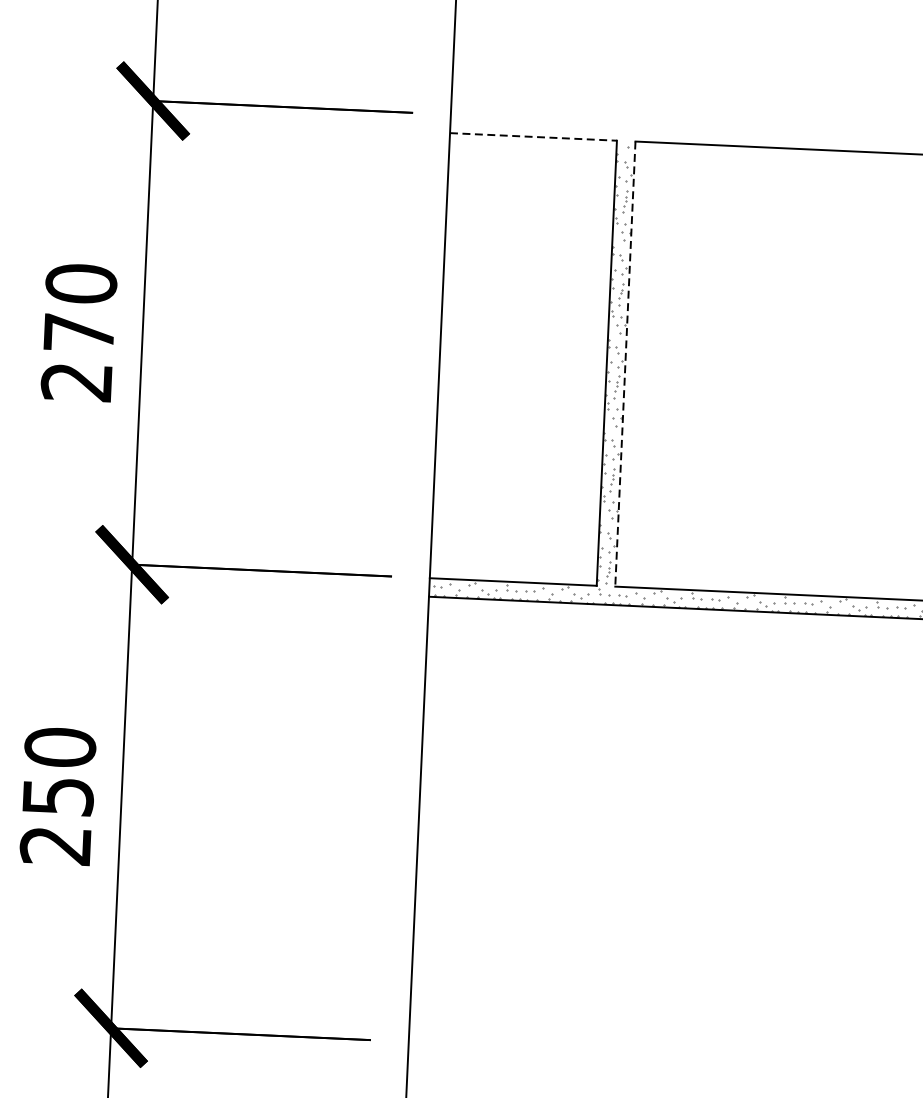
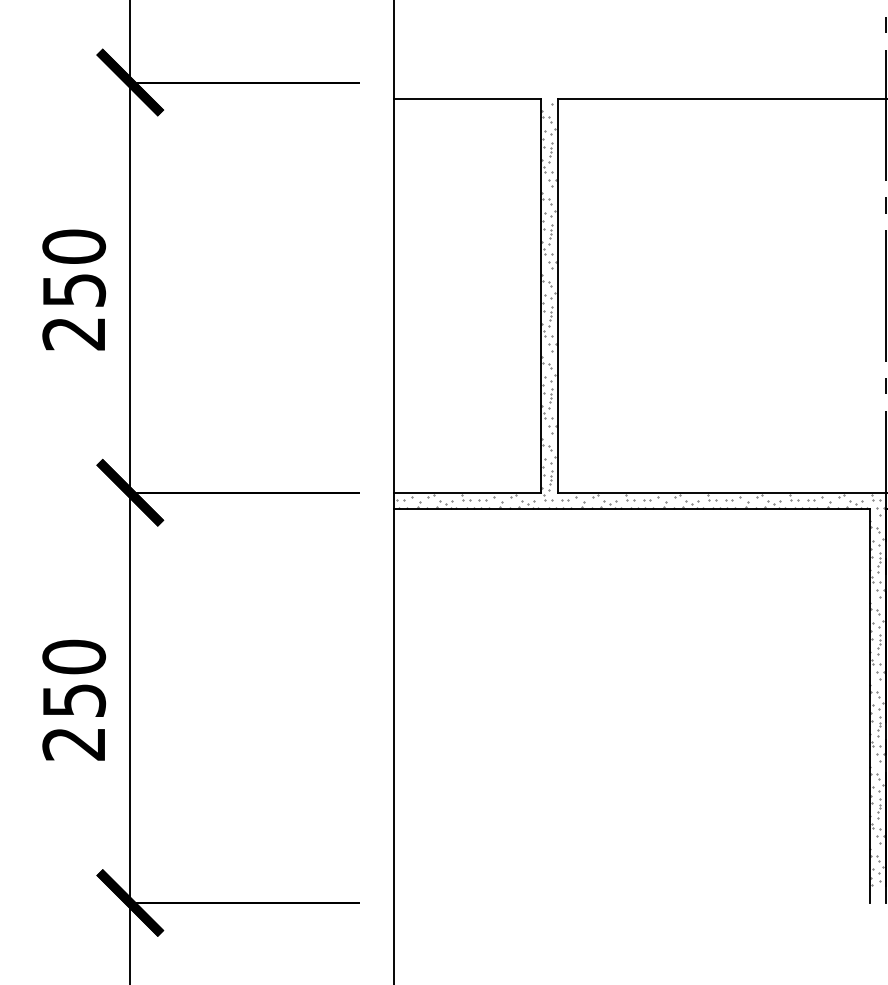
line: (533, 136) -> (467, 98), dashed -> solid
text: (79, 333) -> (74, 290), 270 -> 250
line: (625, 363) -> (557, 295), dashed -> solid

